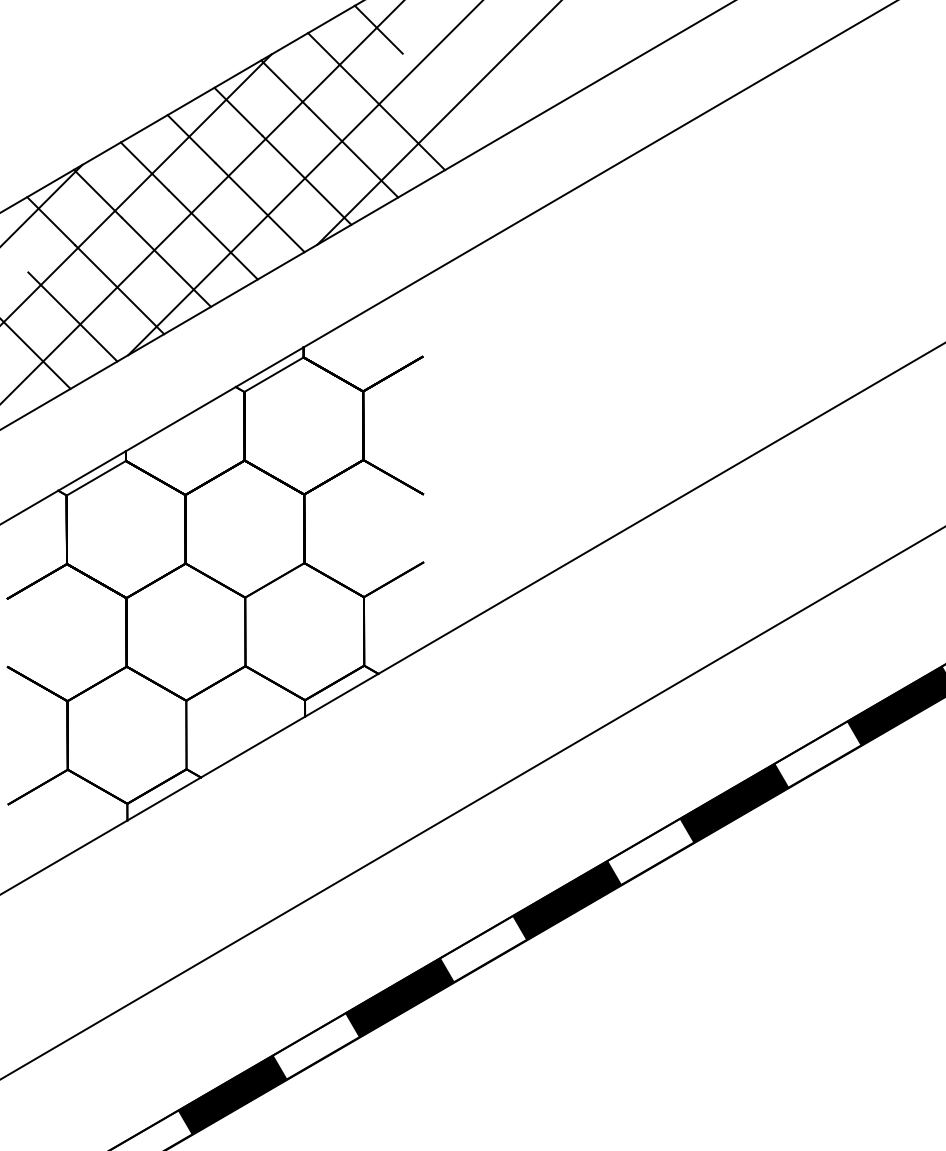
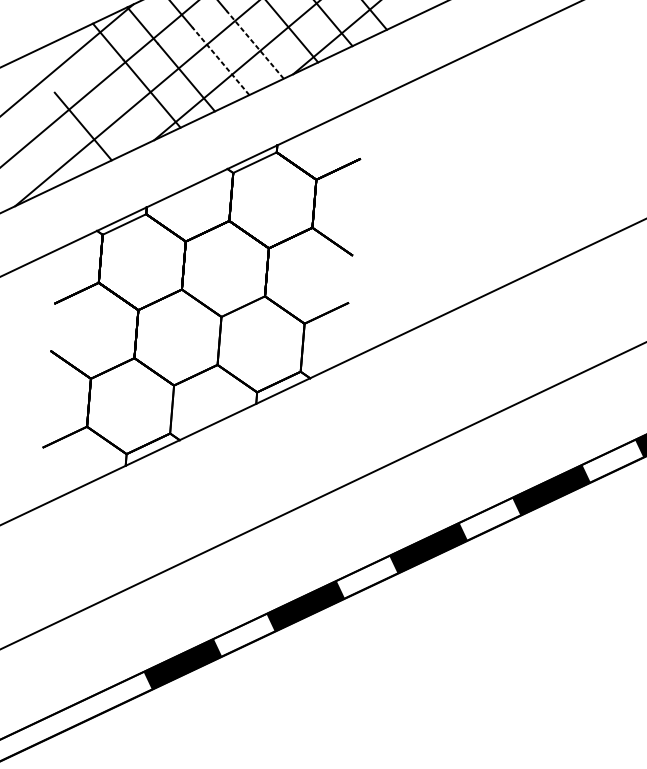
line: (260, 207) -> (255, 44), solid -> dashed
line: (213, 234) -> (221, 60), solid -> dashed
line: (72, 316) -> (117, 109), removed

